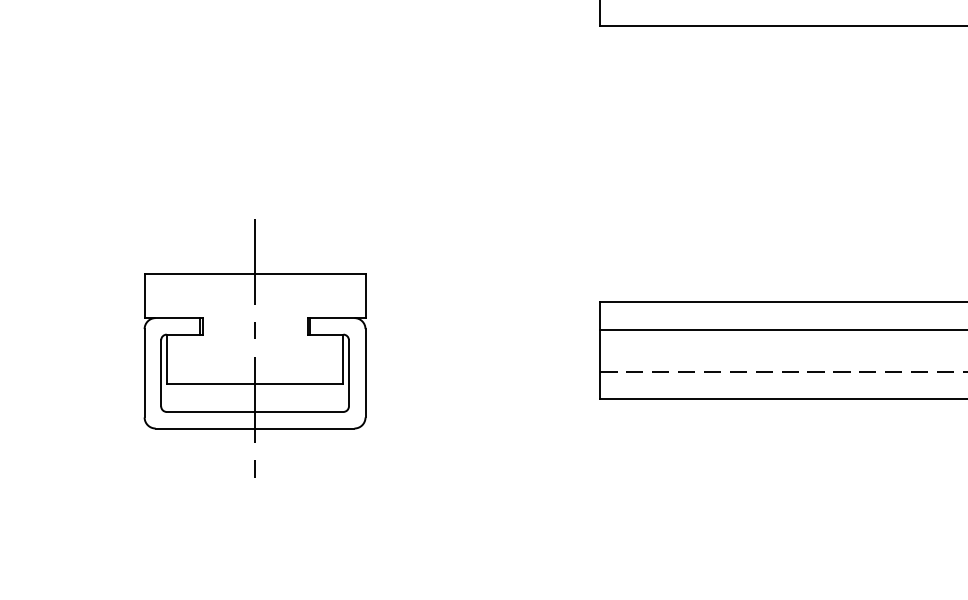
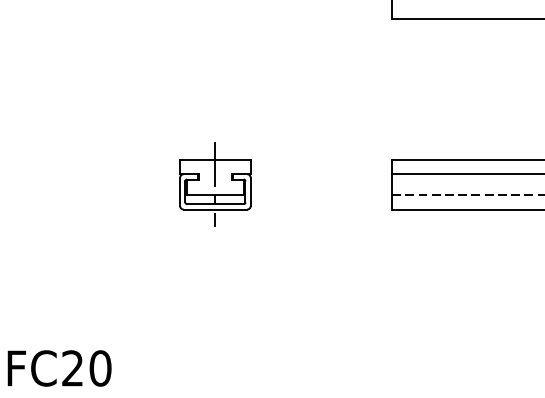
part: (255, 350) -> (215, 184), size x0.62

